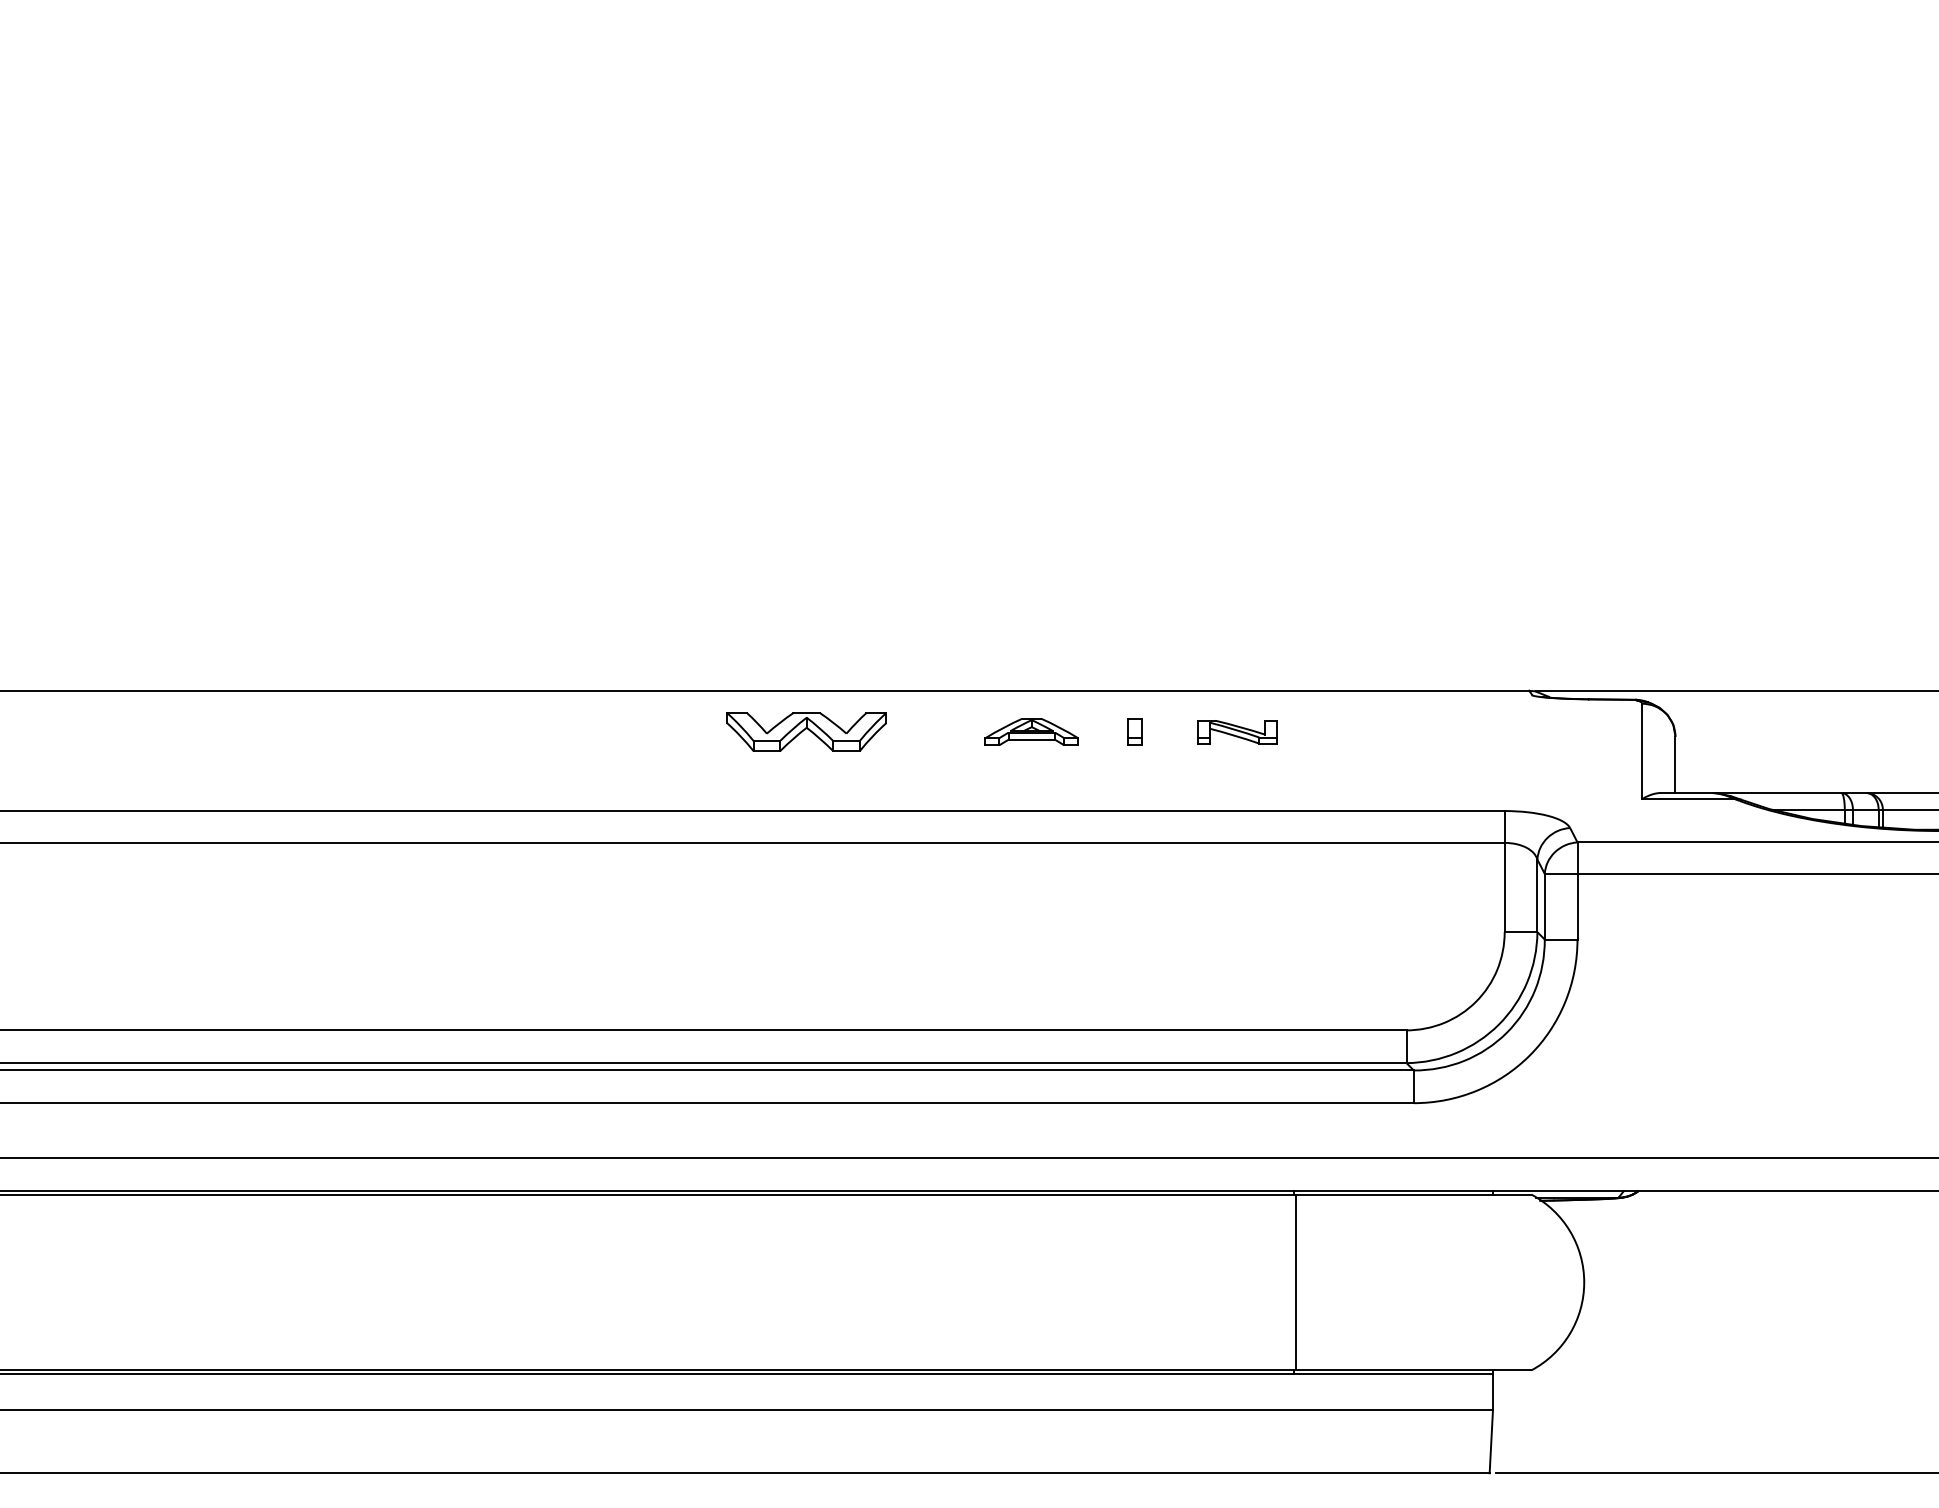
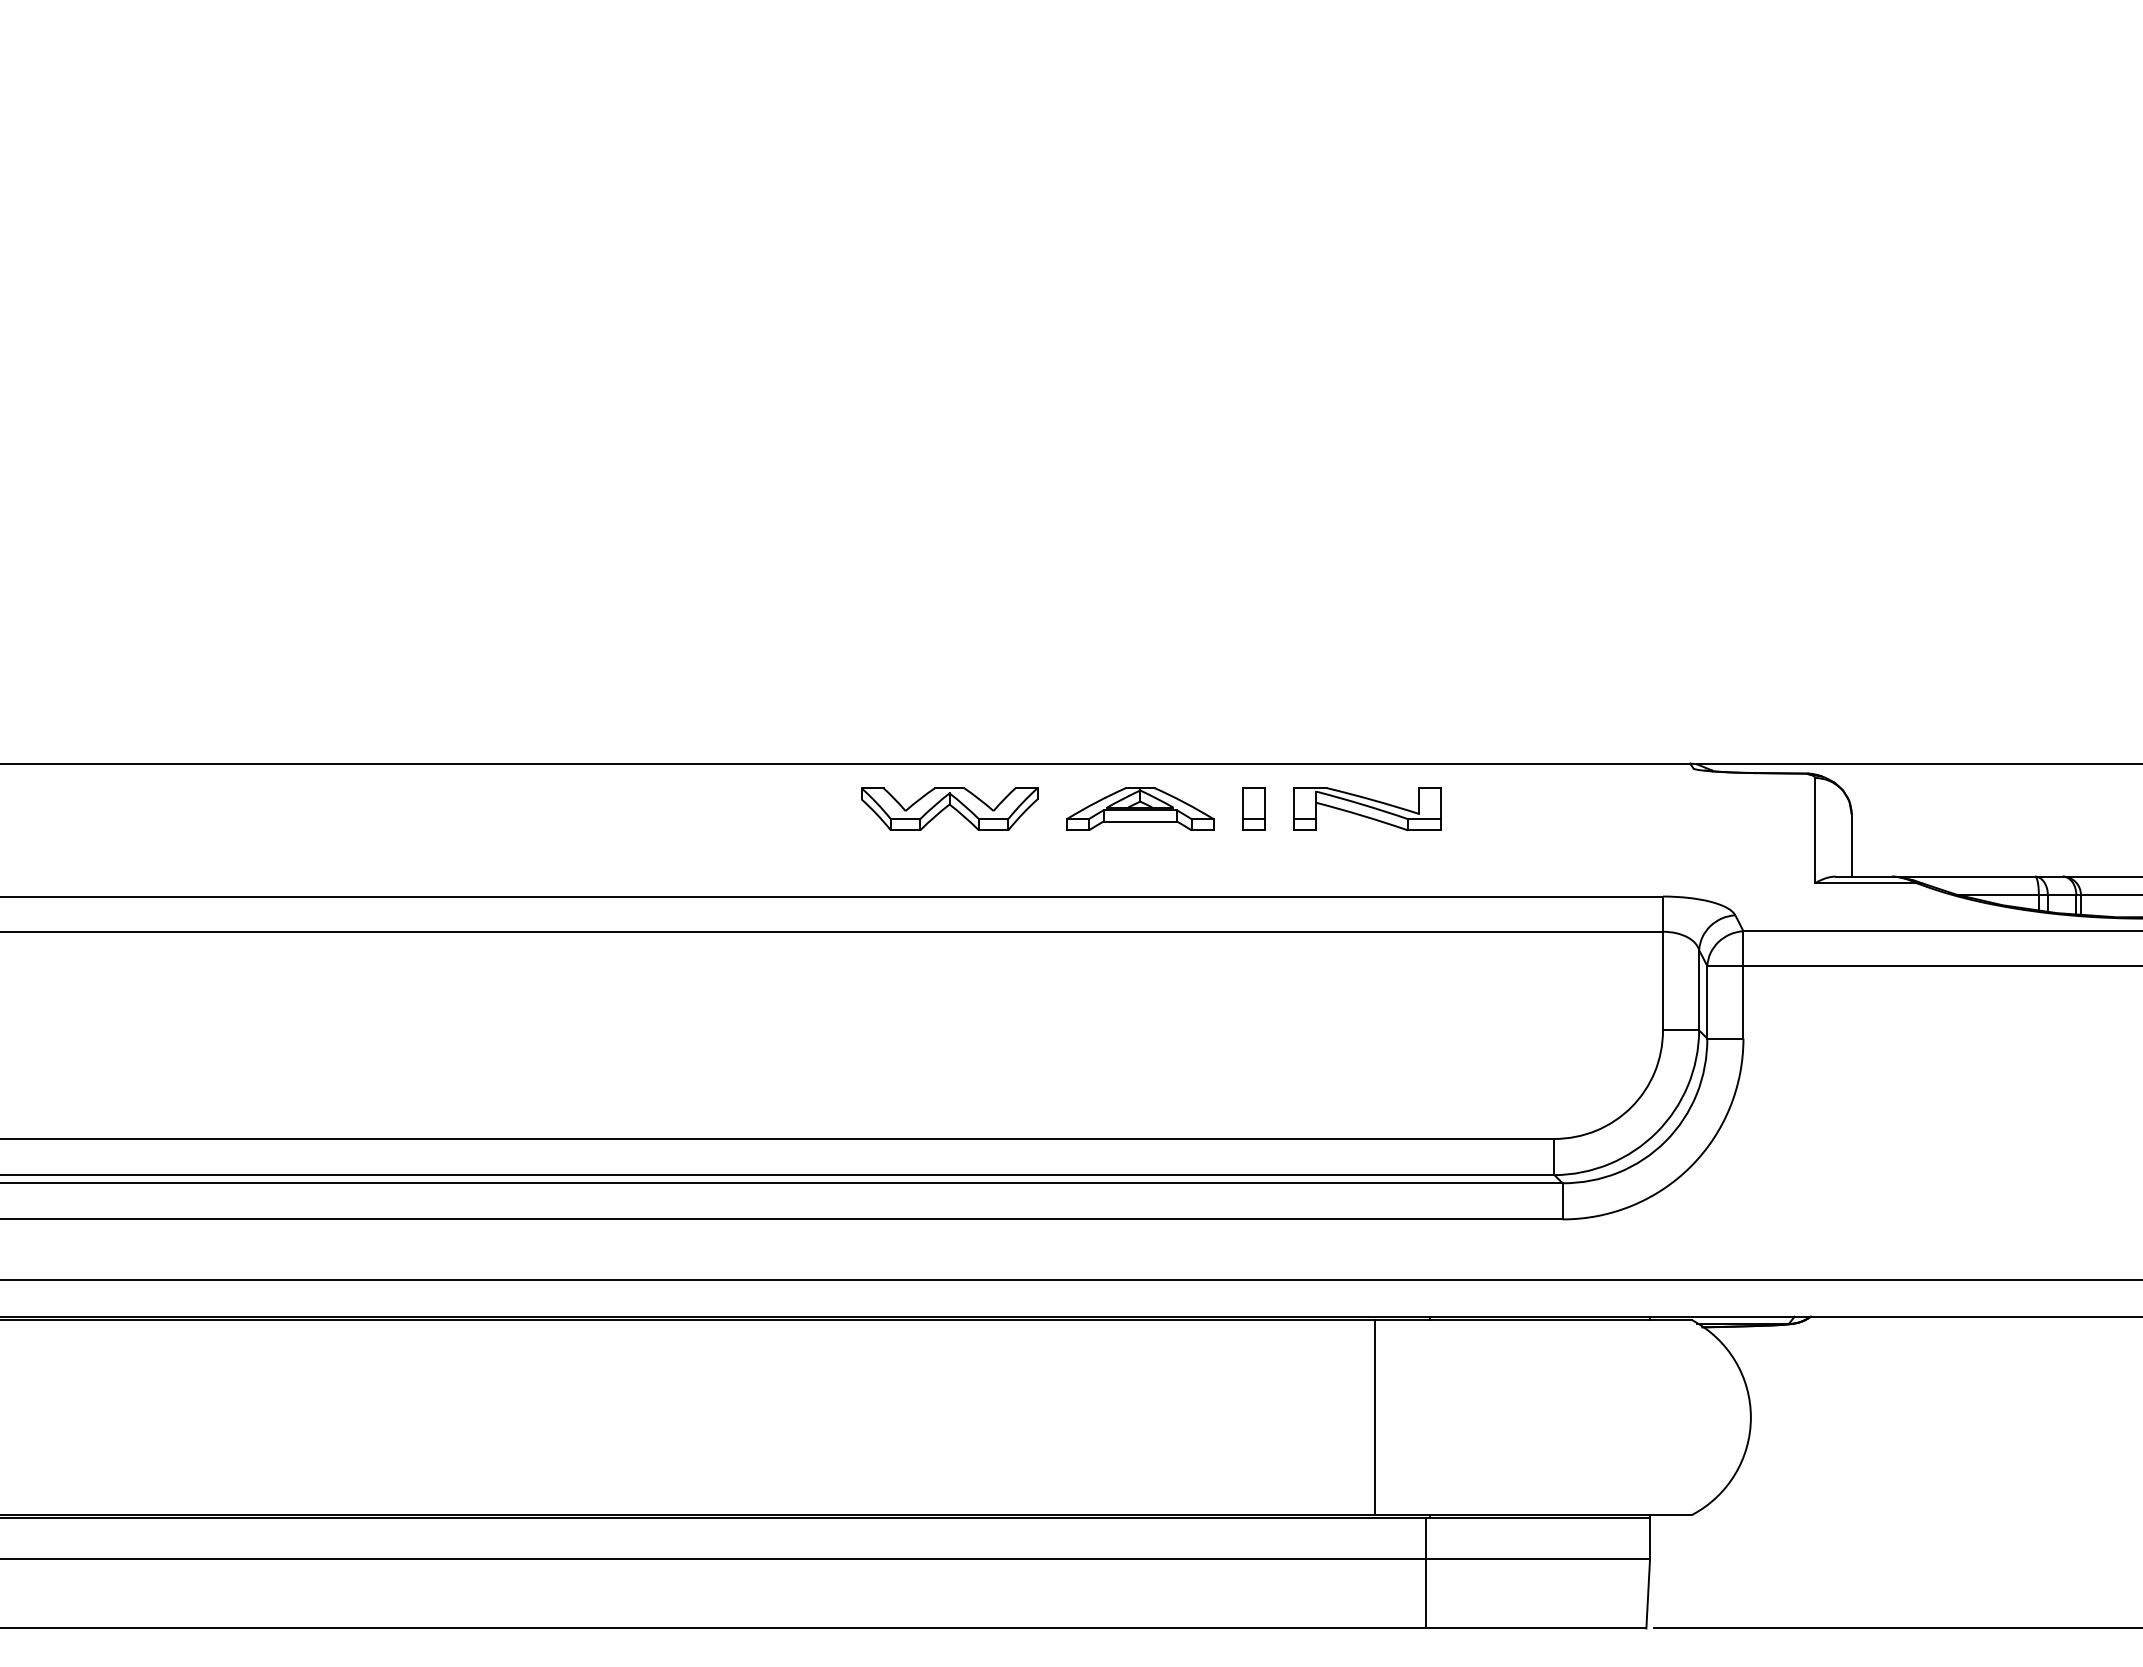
part: (806, 731) -> (949, 808), moved
part: (1031, 731) -> (1140, 808), size x1.43
part: (1134, 731) -> (1253, 808), size x1.43
part: (1237, 732) -> (1367, 809), size x1.67
line: (1296, 1282) -> (1375, 1417), moved
line: (1290, 1423) -> (1426, 1573), added

